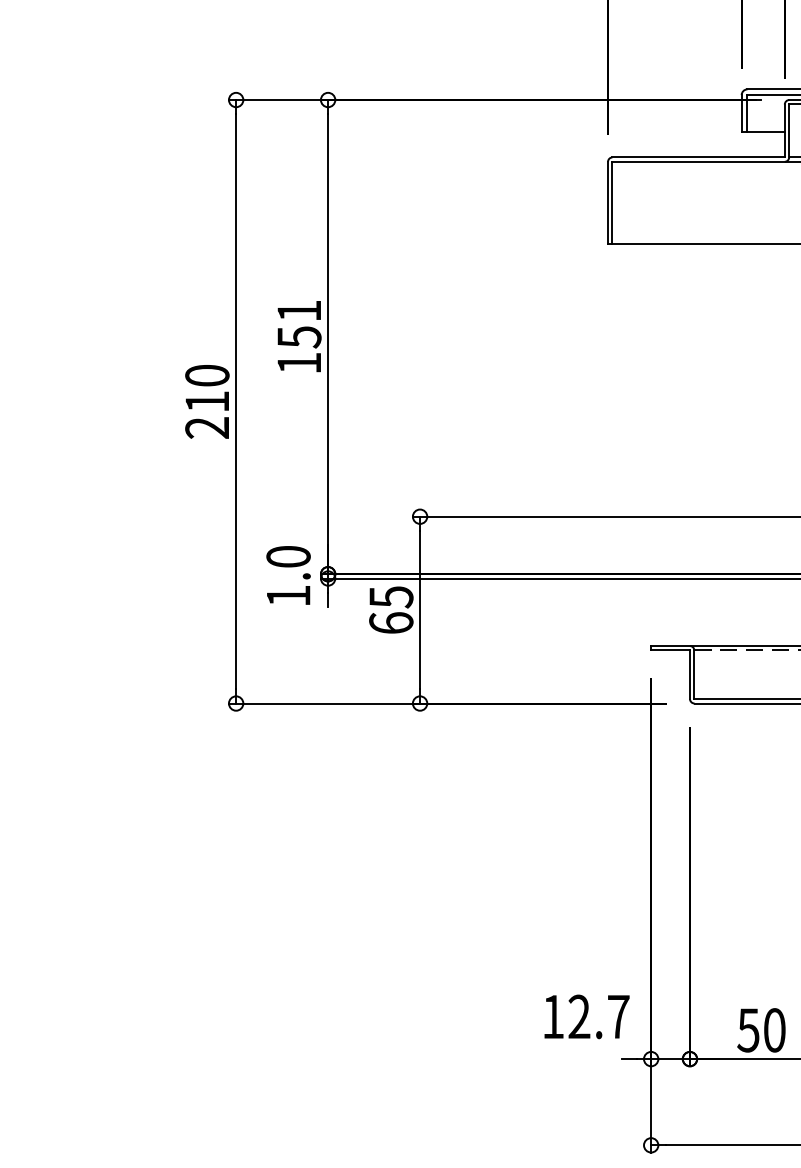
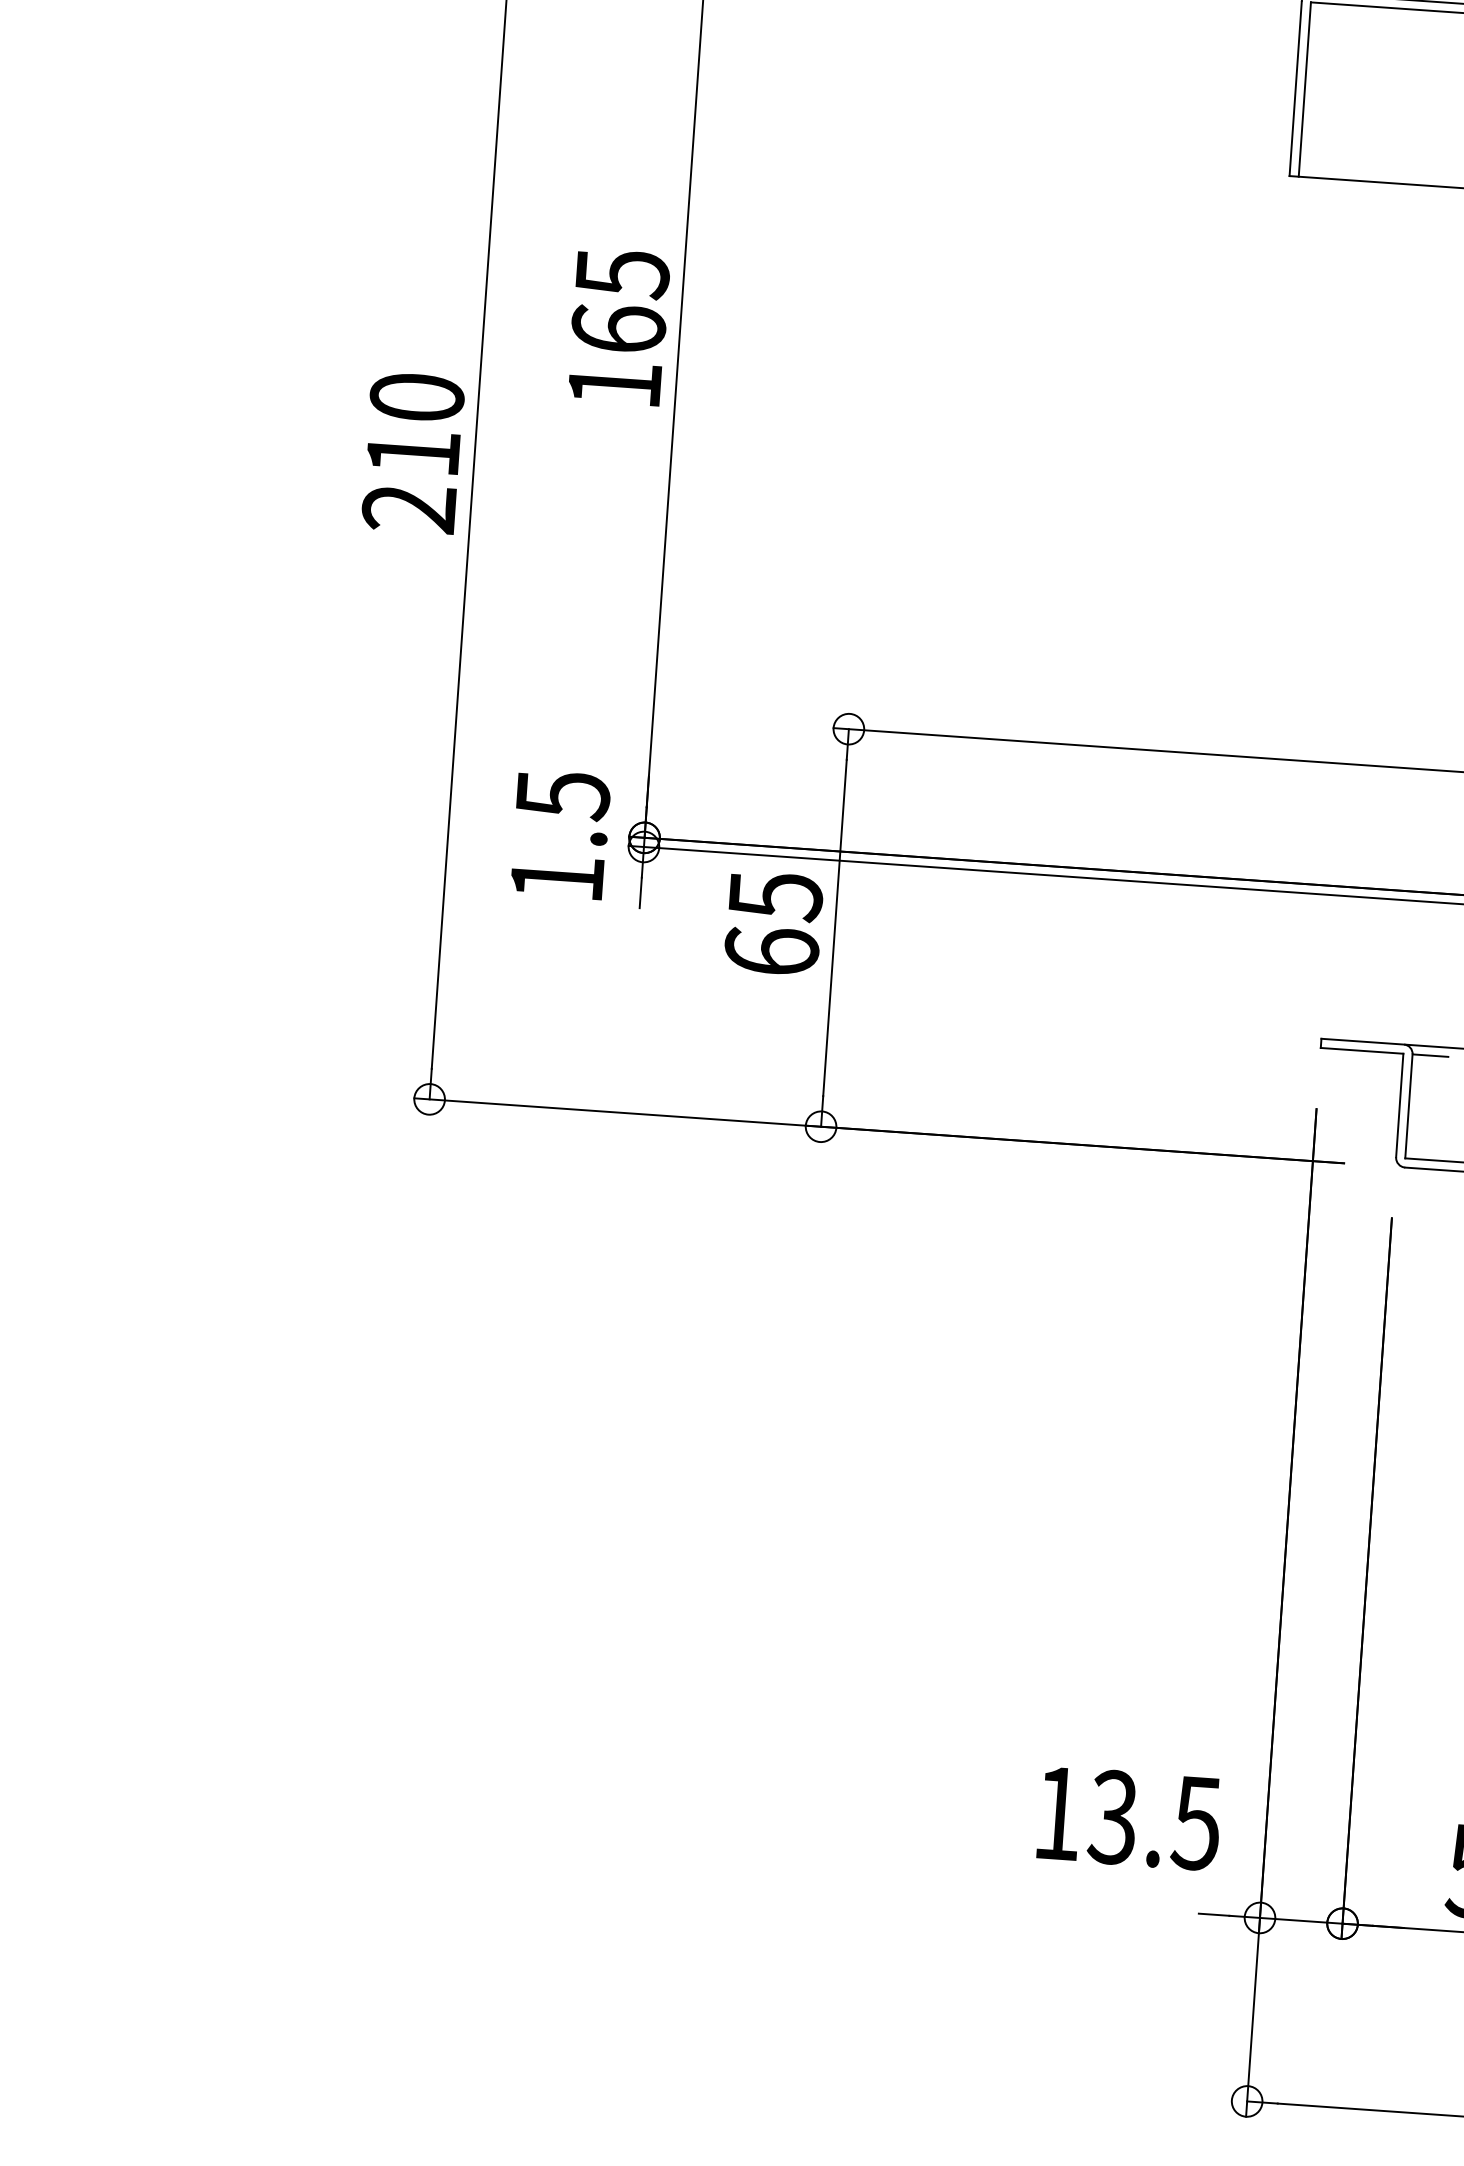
text: (299, 324) -> (620, 302), 151 -> 165
text: (288, 557) -> (562, 796), 1.0 -> 1.5
text: (598, 1017) -> (1154, 1821), 12.7 -> 13.5

